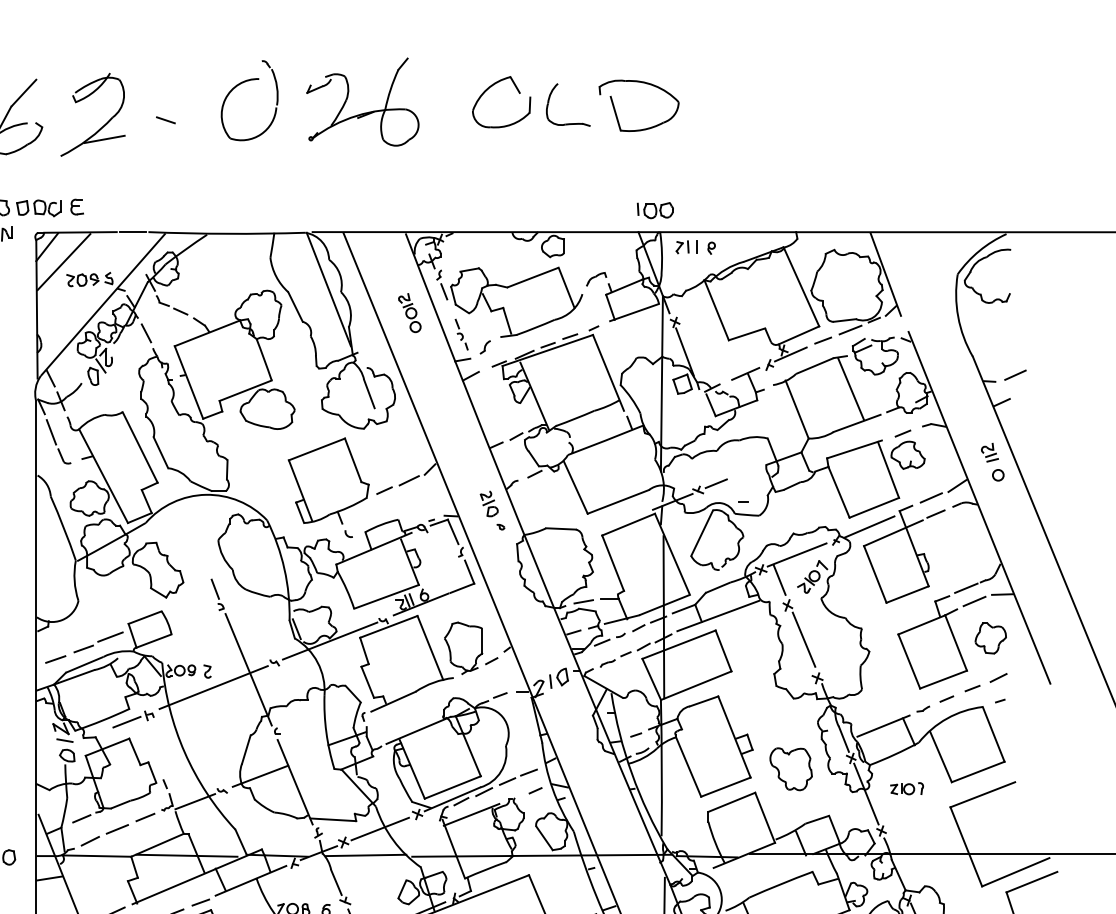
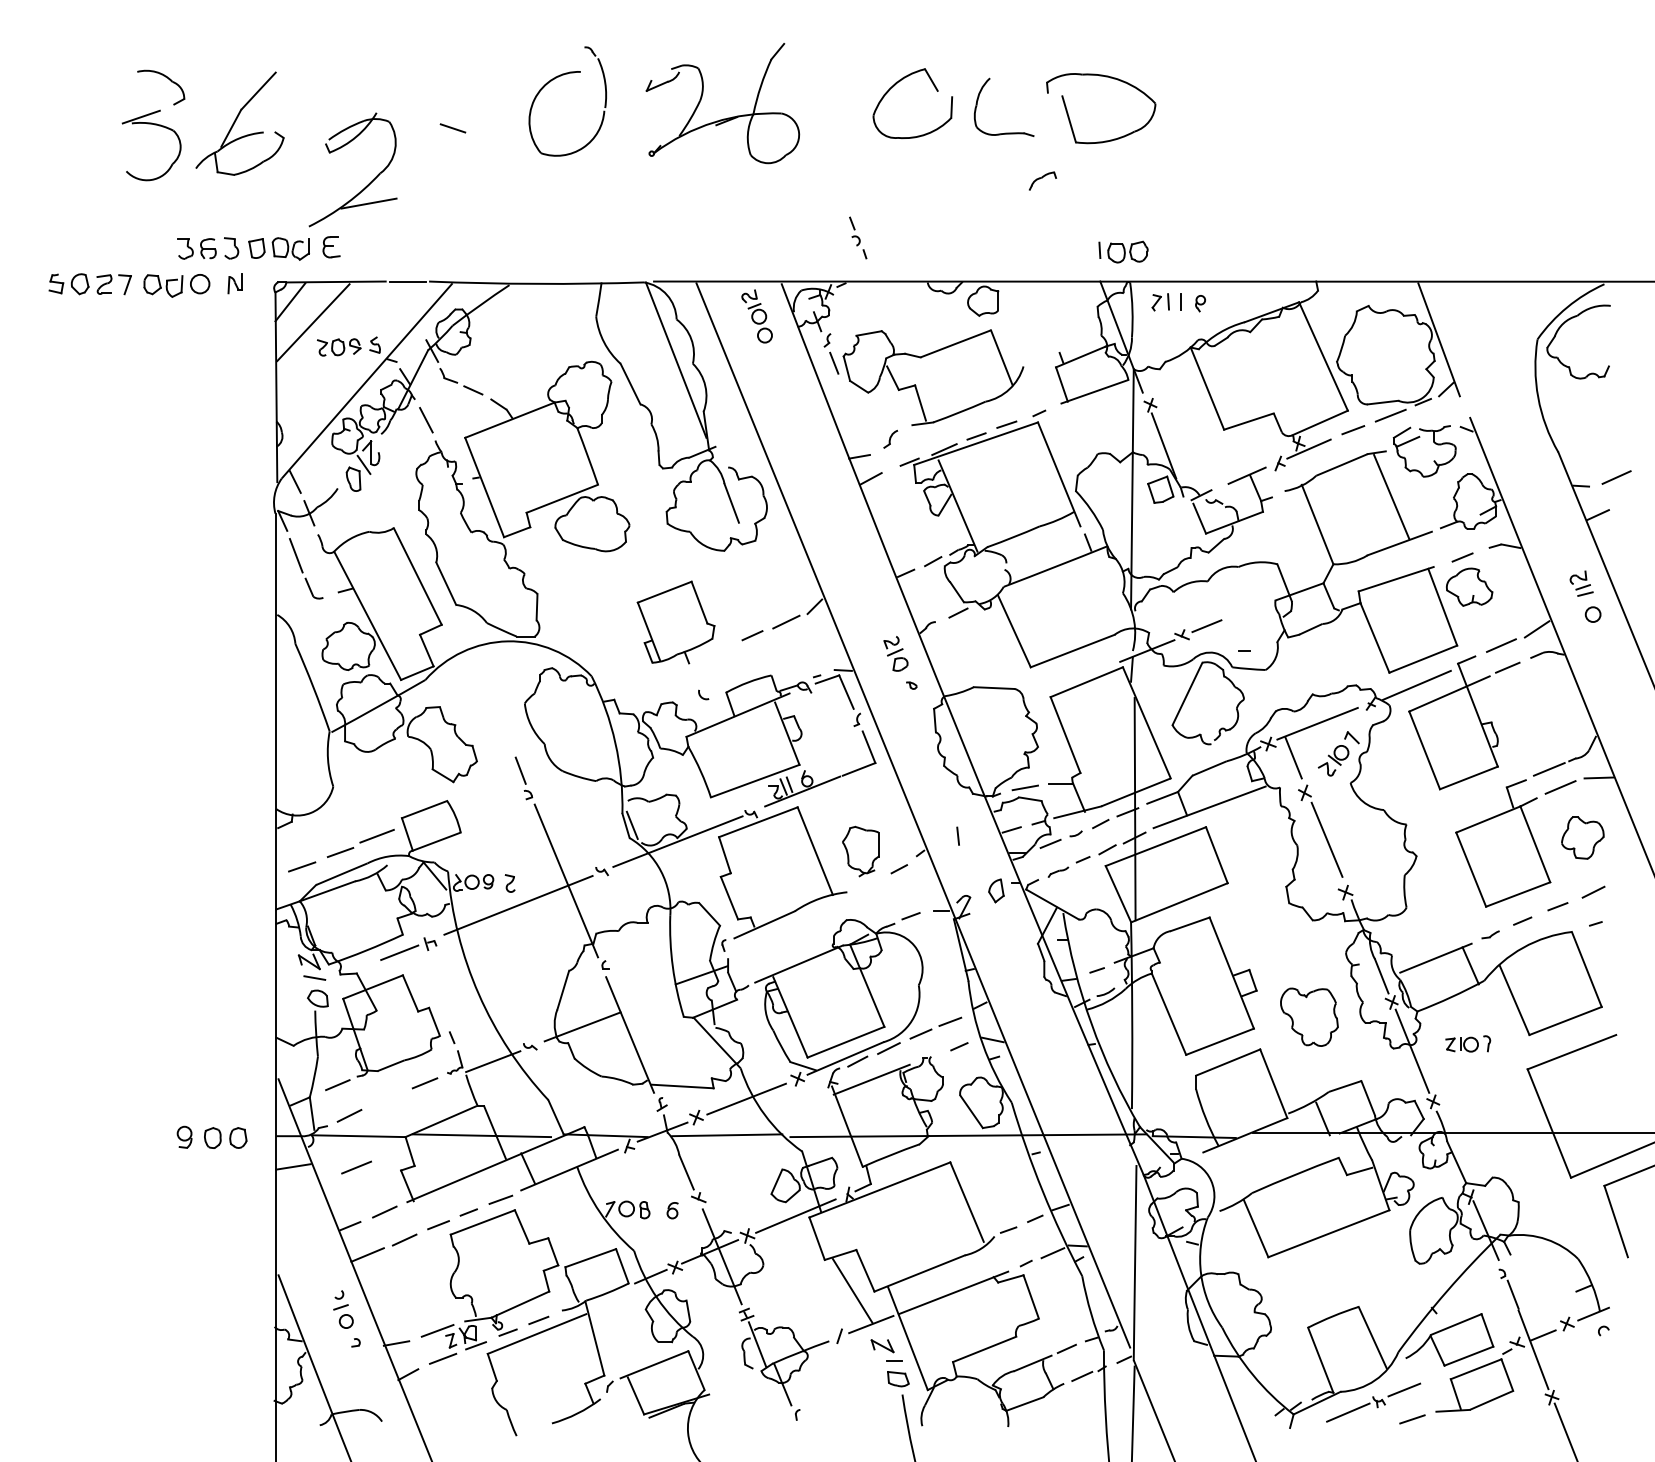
part: (103, 125) -> (367, 184), moved
part: (597, 278) -> (1043, 180), moved
part: (409, 313) -> (756, 316), moved
part: (461, 334) -> (858, 237), moved
part: (328, 481) -> (675, 622), size x0.7
part: (463, 648) -> (860, 851), size x0.7
line: (550, 681) -> (957, 835), moved
line: (117, 829) -> (356, 1167), moved

